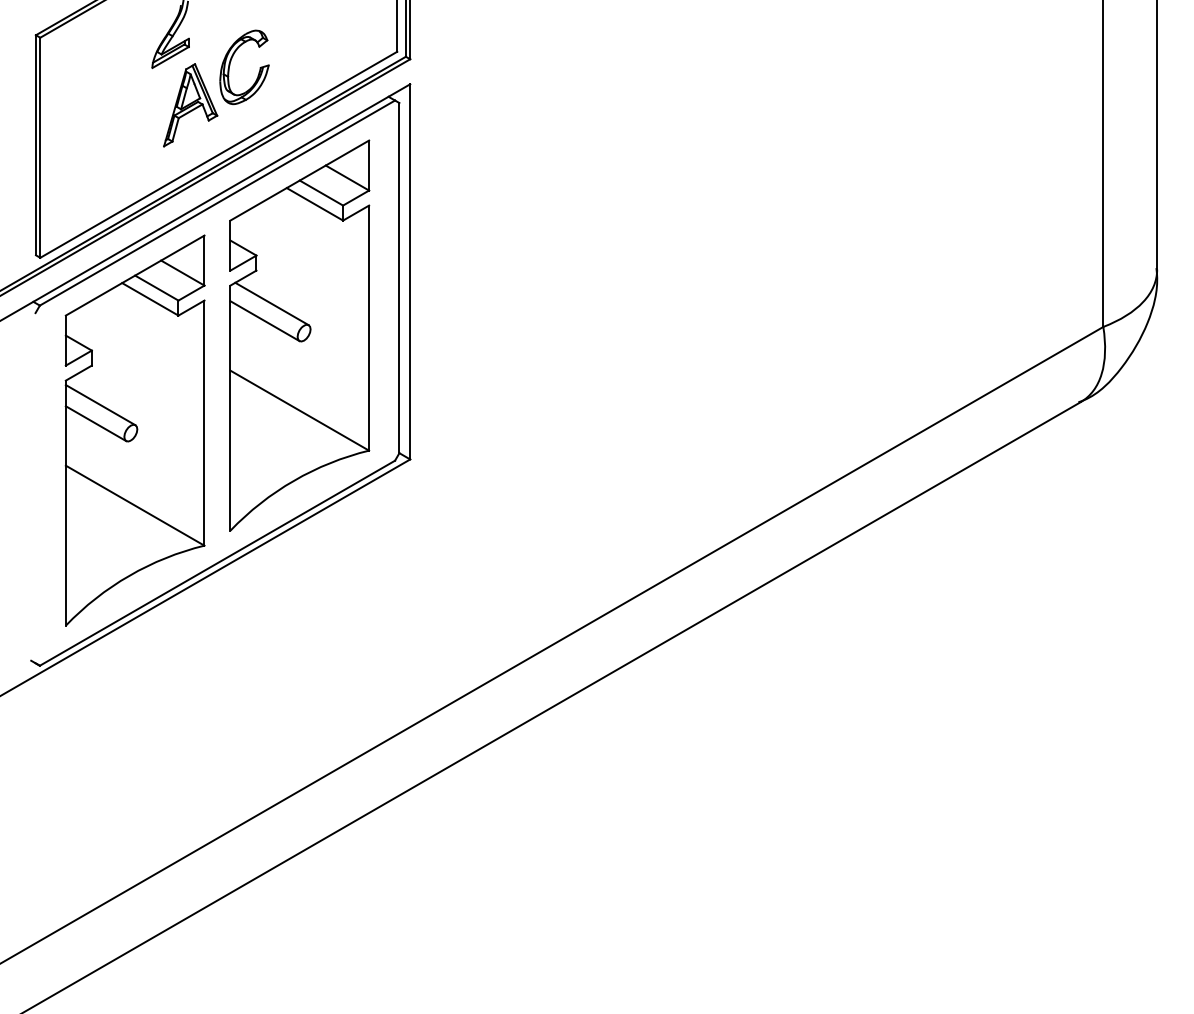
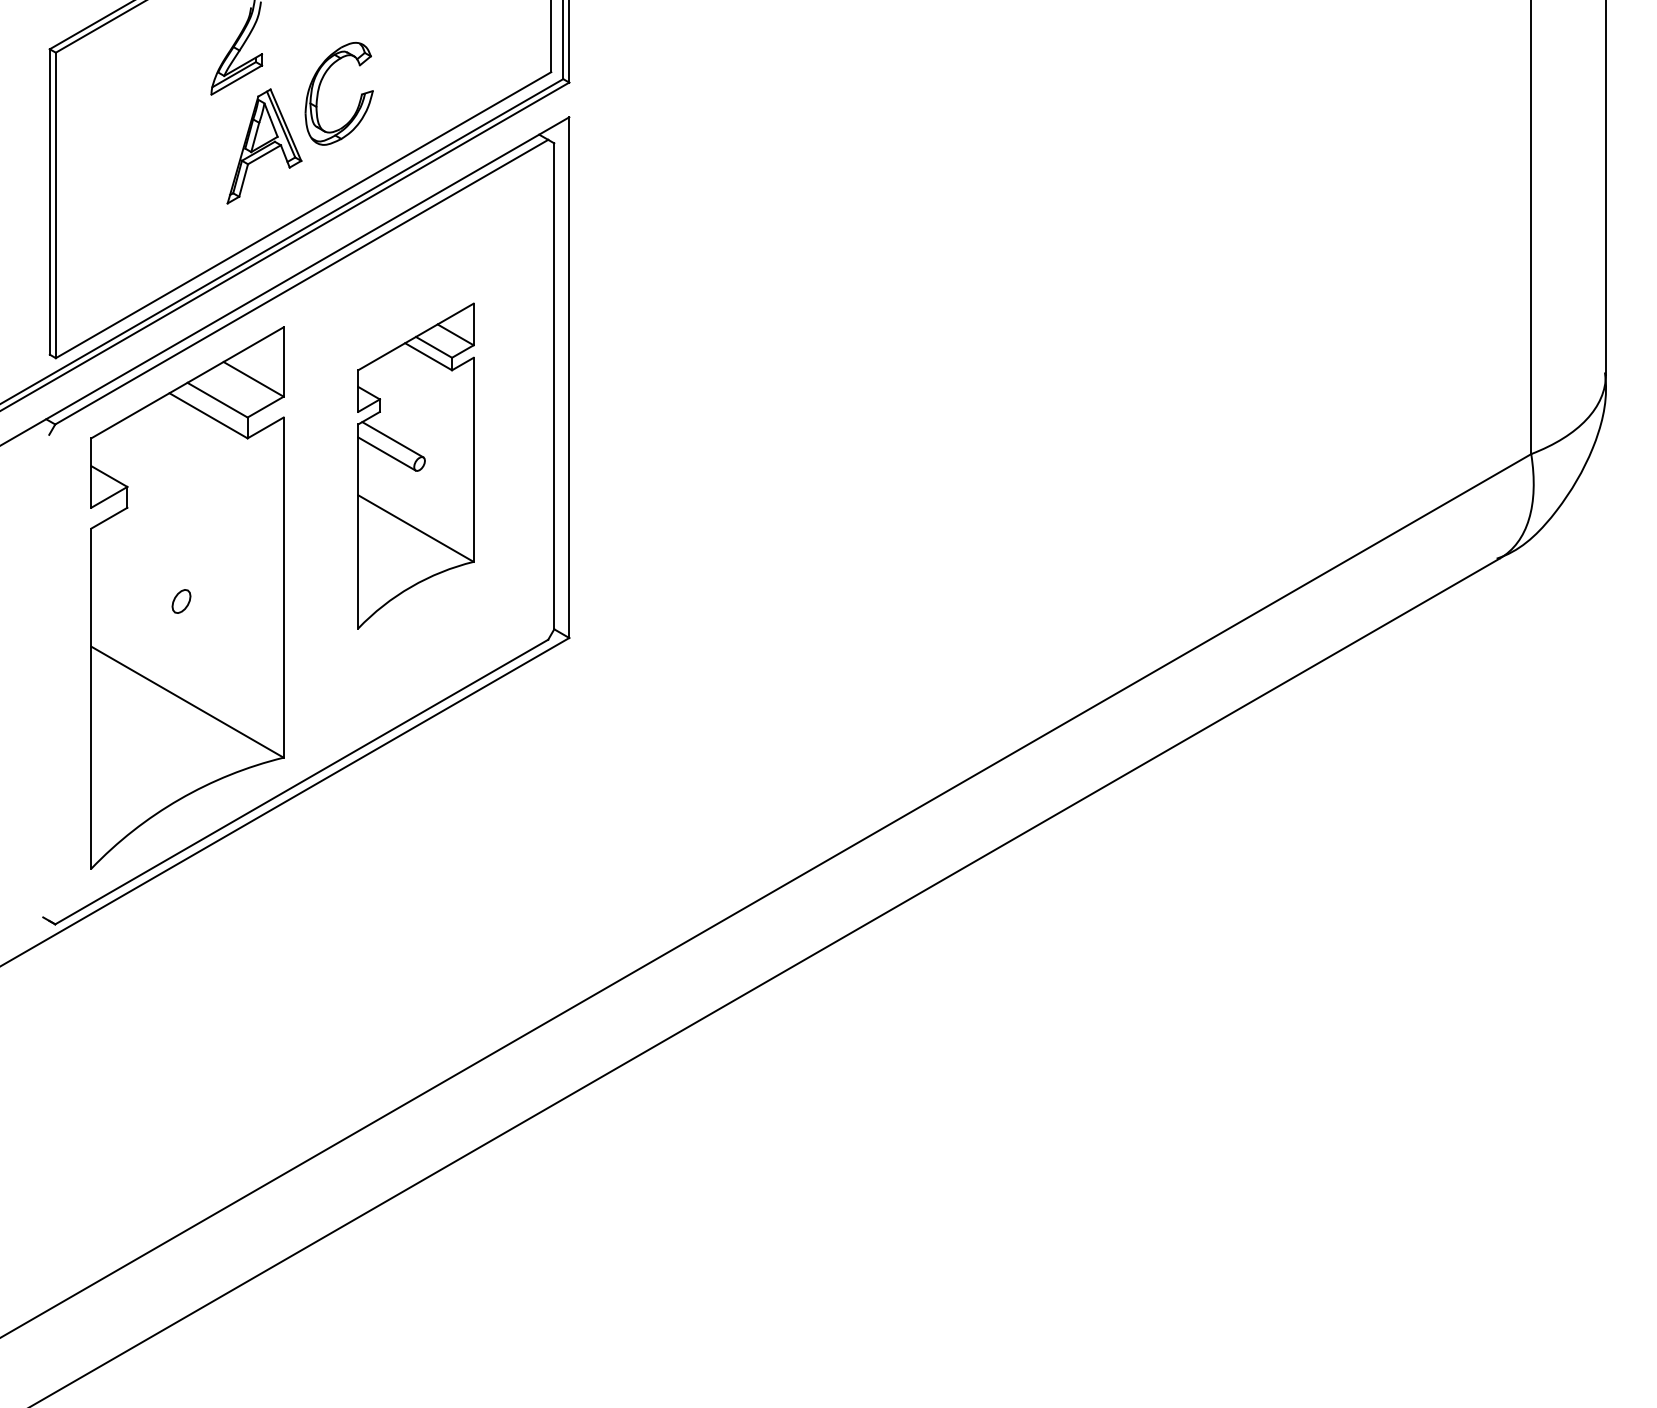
part: (299, 335) -> (415, 465), size x0.6
line: (100, 405) -> (139, 562), removed
line: (96, 423) -> (133, 588), removed

